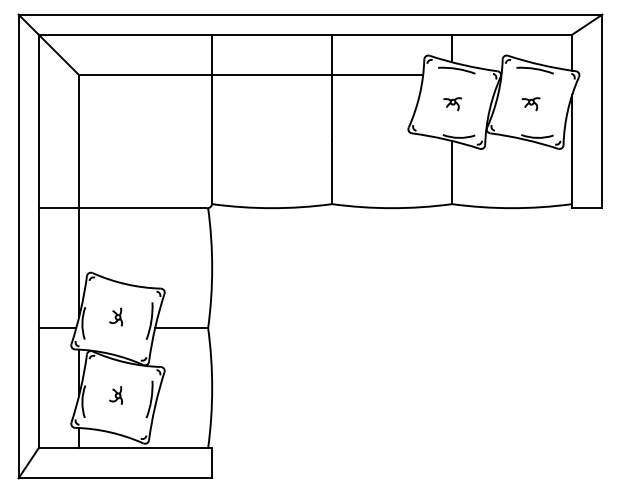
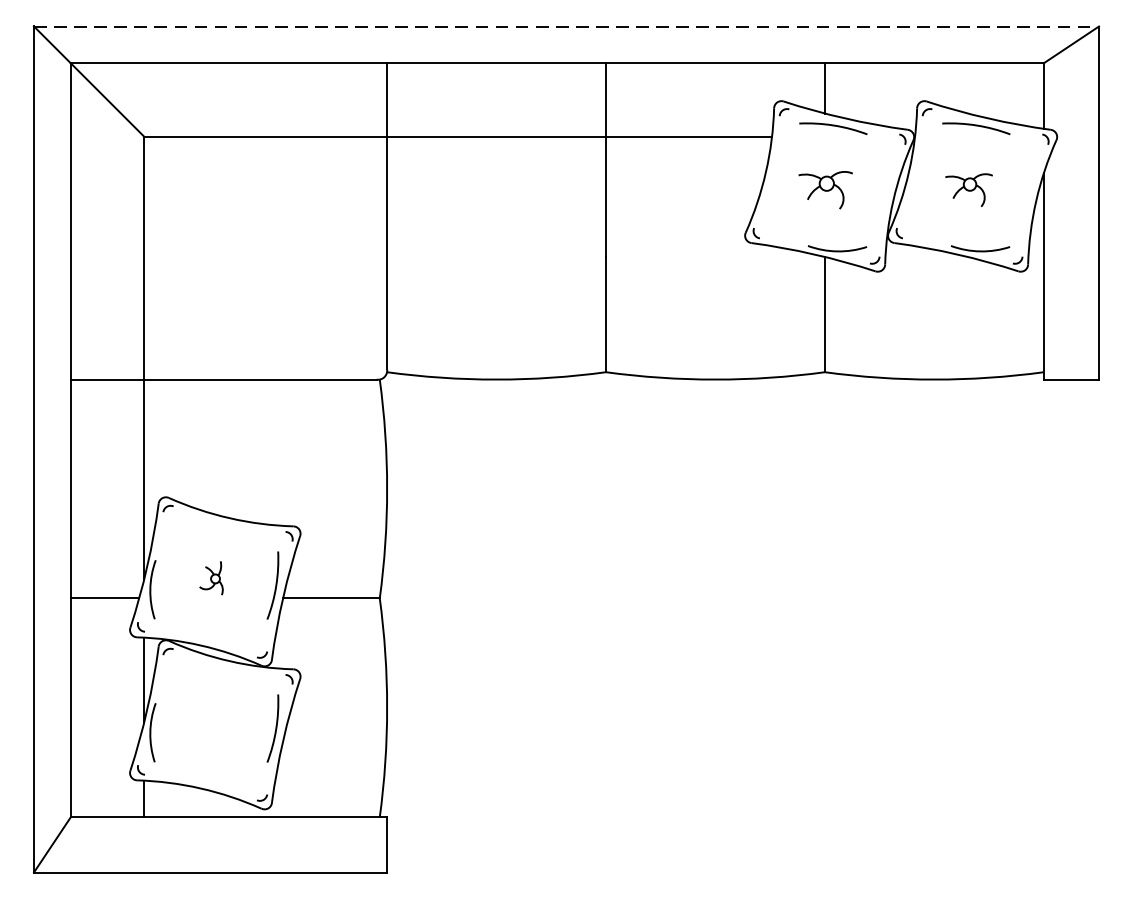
line: (310, 14) -> (566, 26), solid -> dashed
part: (452, 104) -> (825, 190), size x1.6
part: (530, 104) -> (967, 190), size x1.4
part: (115, 395) -> (210, 721), removed

